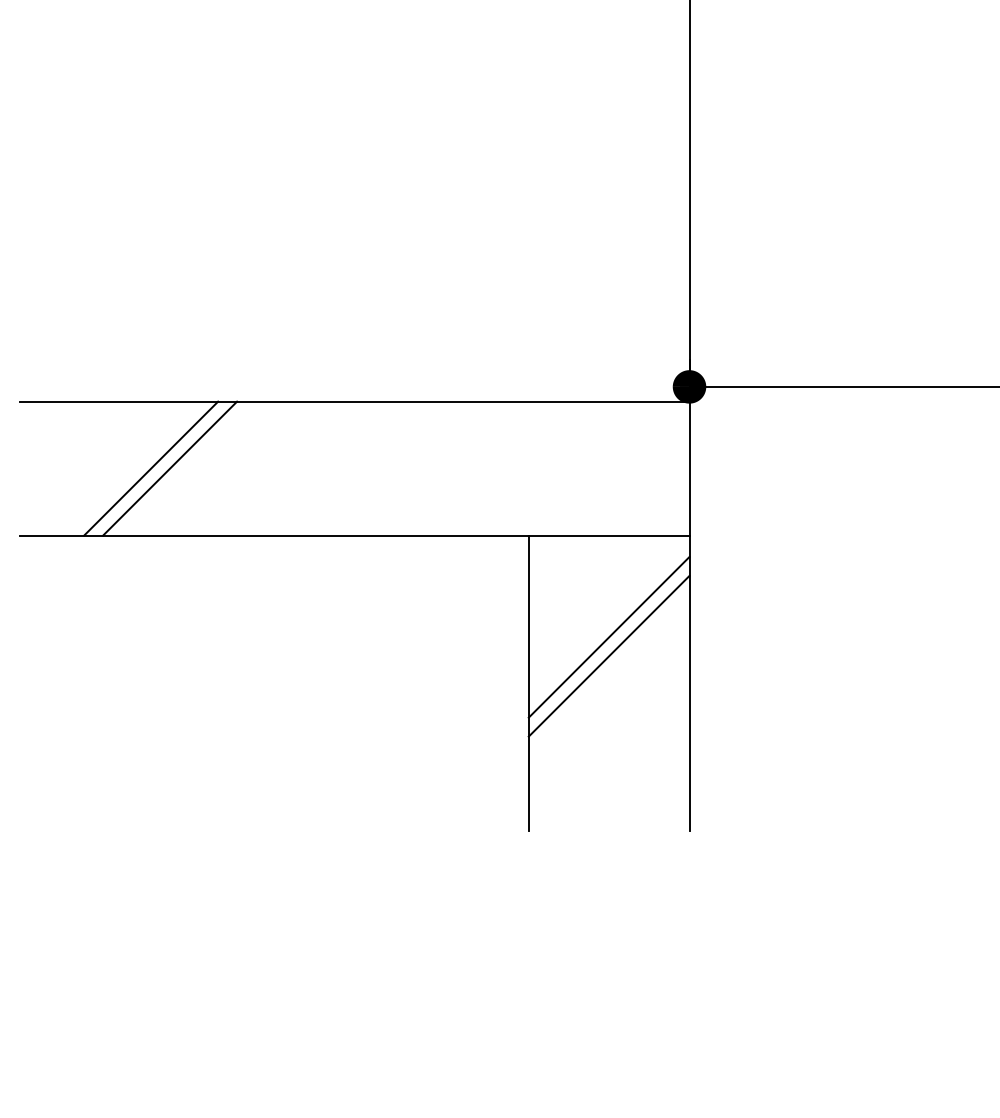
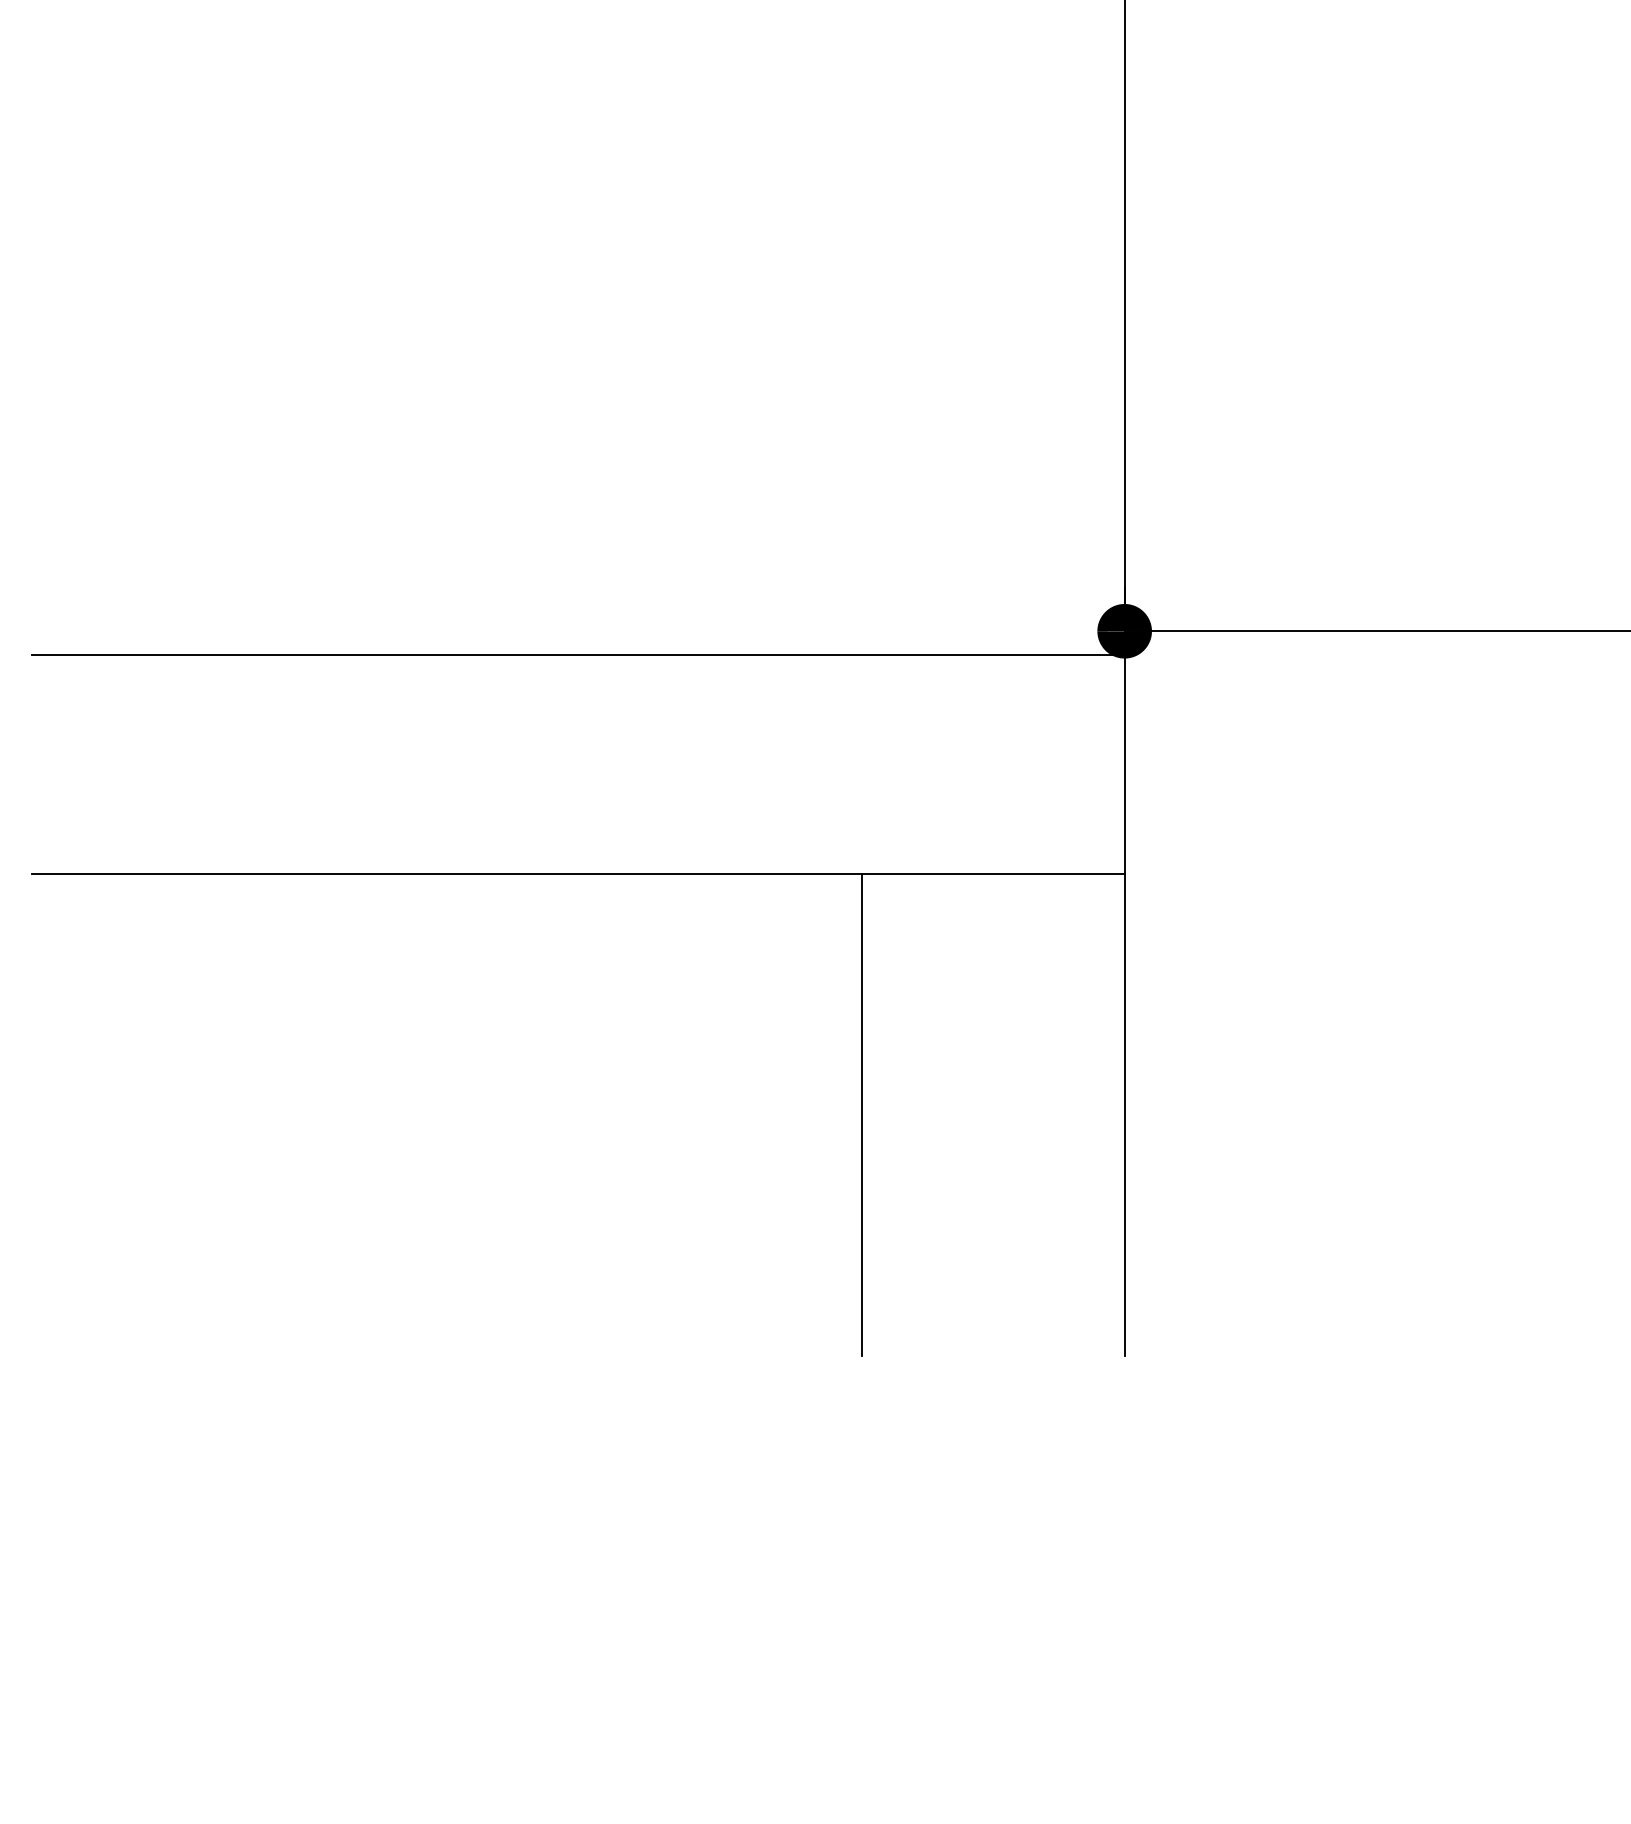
line: (151, 468) -> (246, 764), removed
line: (170, 468) -> (277, 764), removed
line: (608, 636) -> (992, 1038), removed
line: (608, 655) -> (992, 1069), removed

